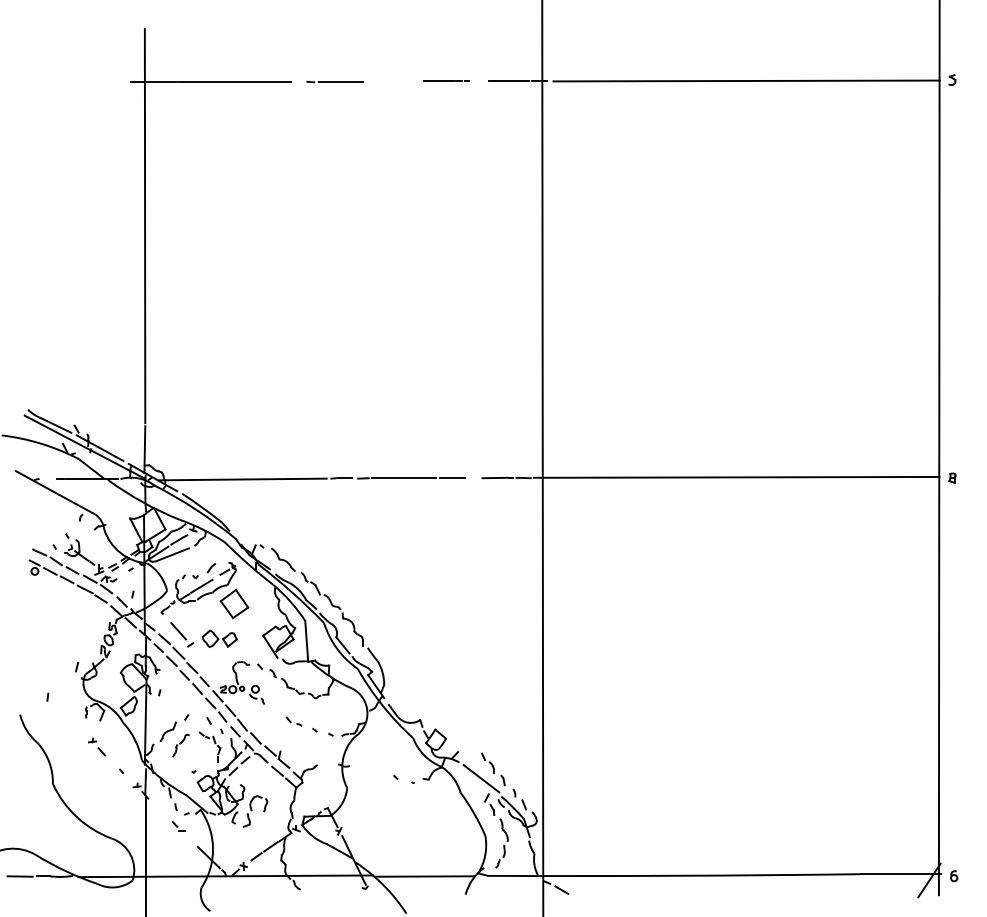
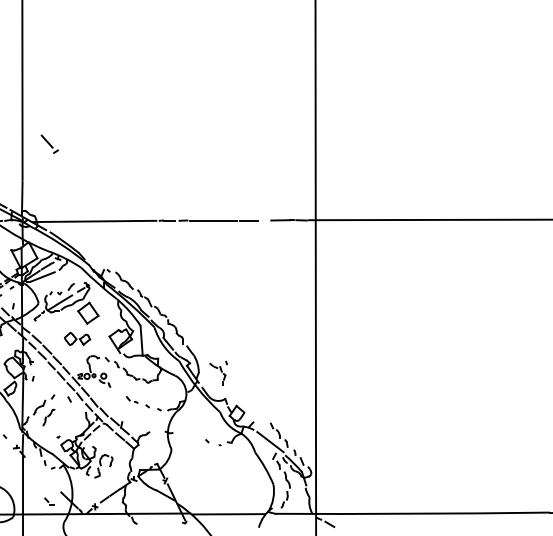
part: (182, 634) -> (50, 144), moved
part: (210, 745) -> (218, 373), moved
part: (178, 826) -> (49, 501), moved

